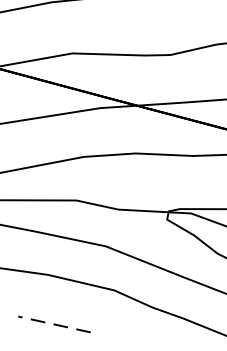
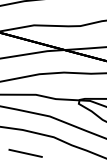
line: (54, 324) -> (25, 153), dashed -> solid

